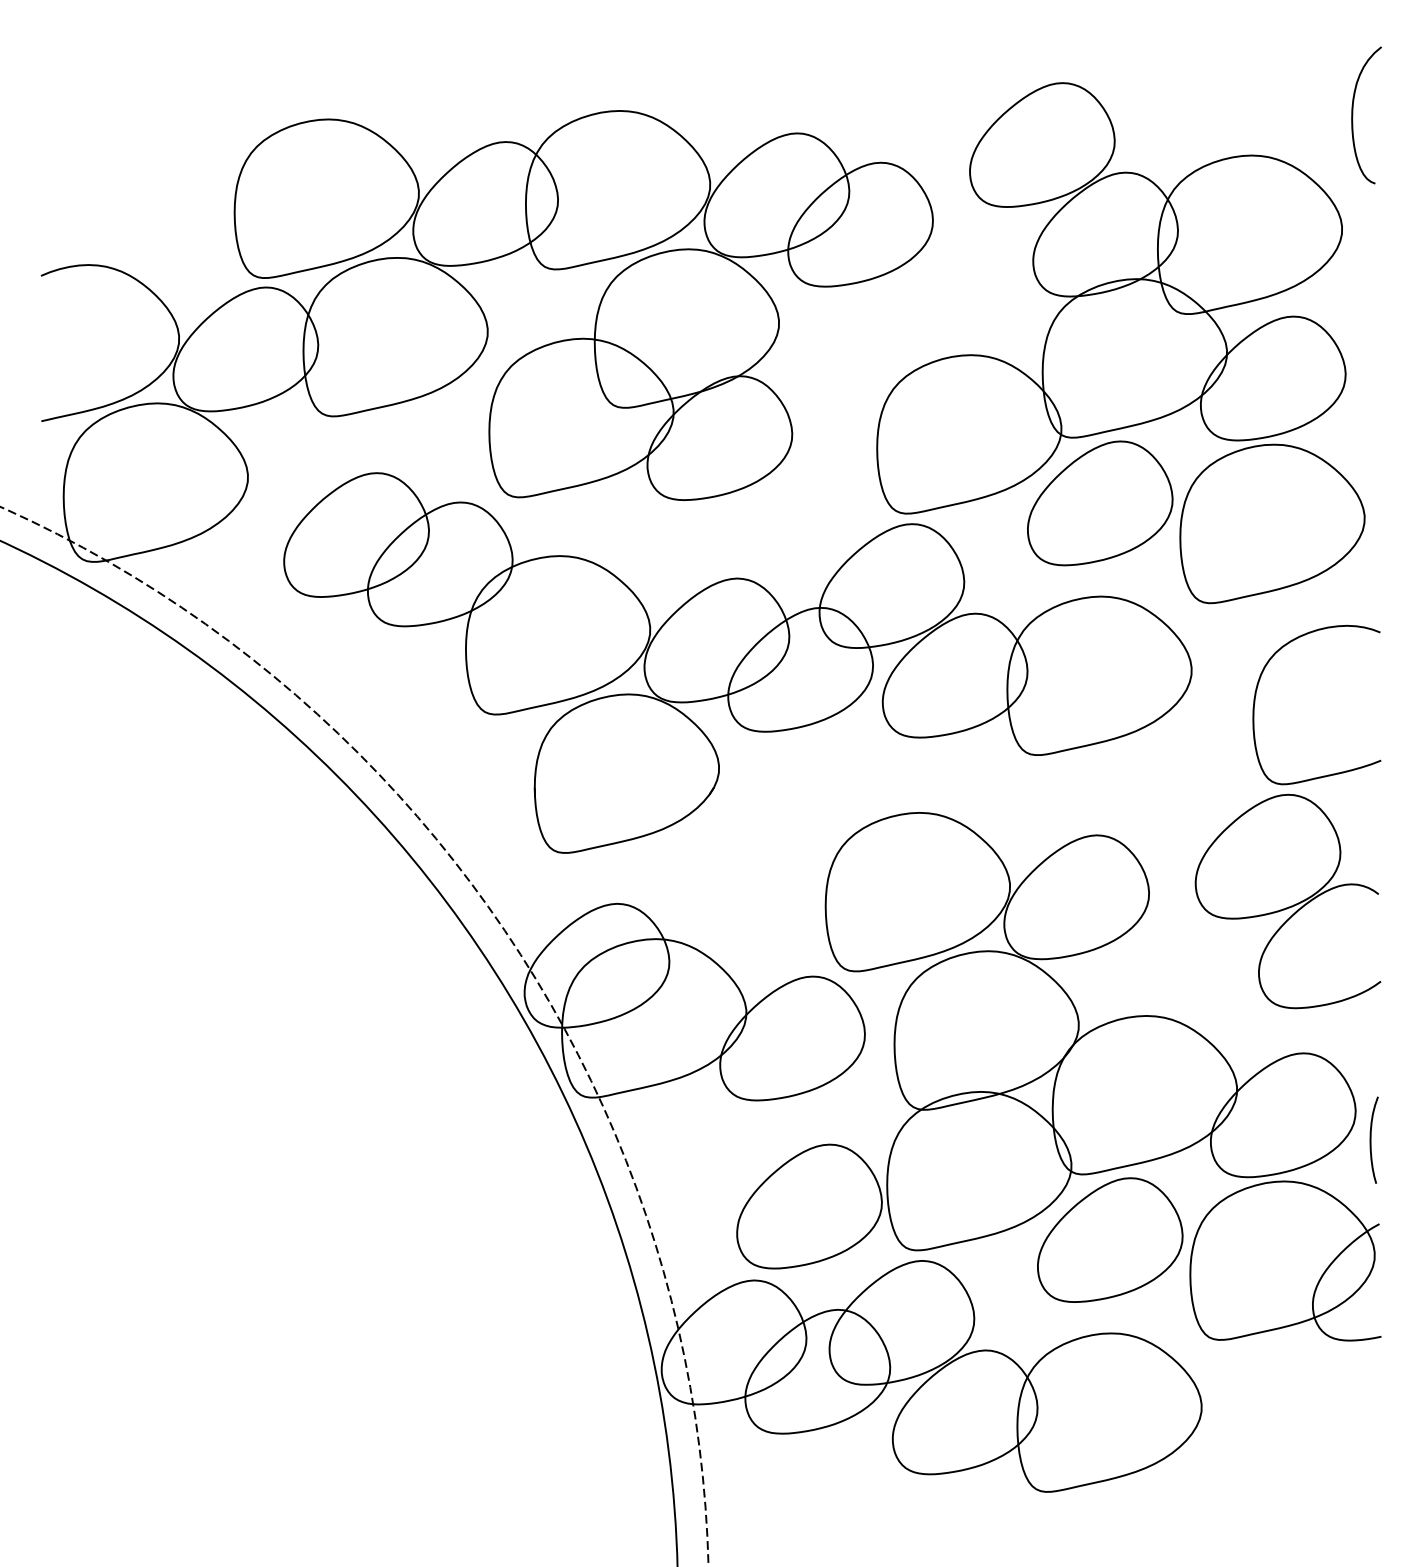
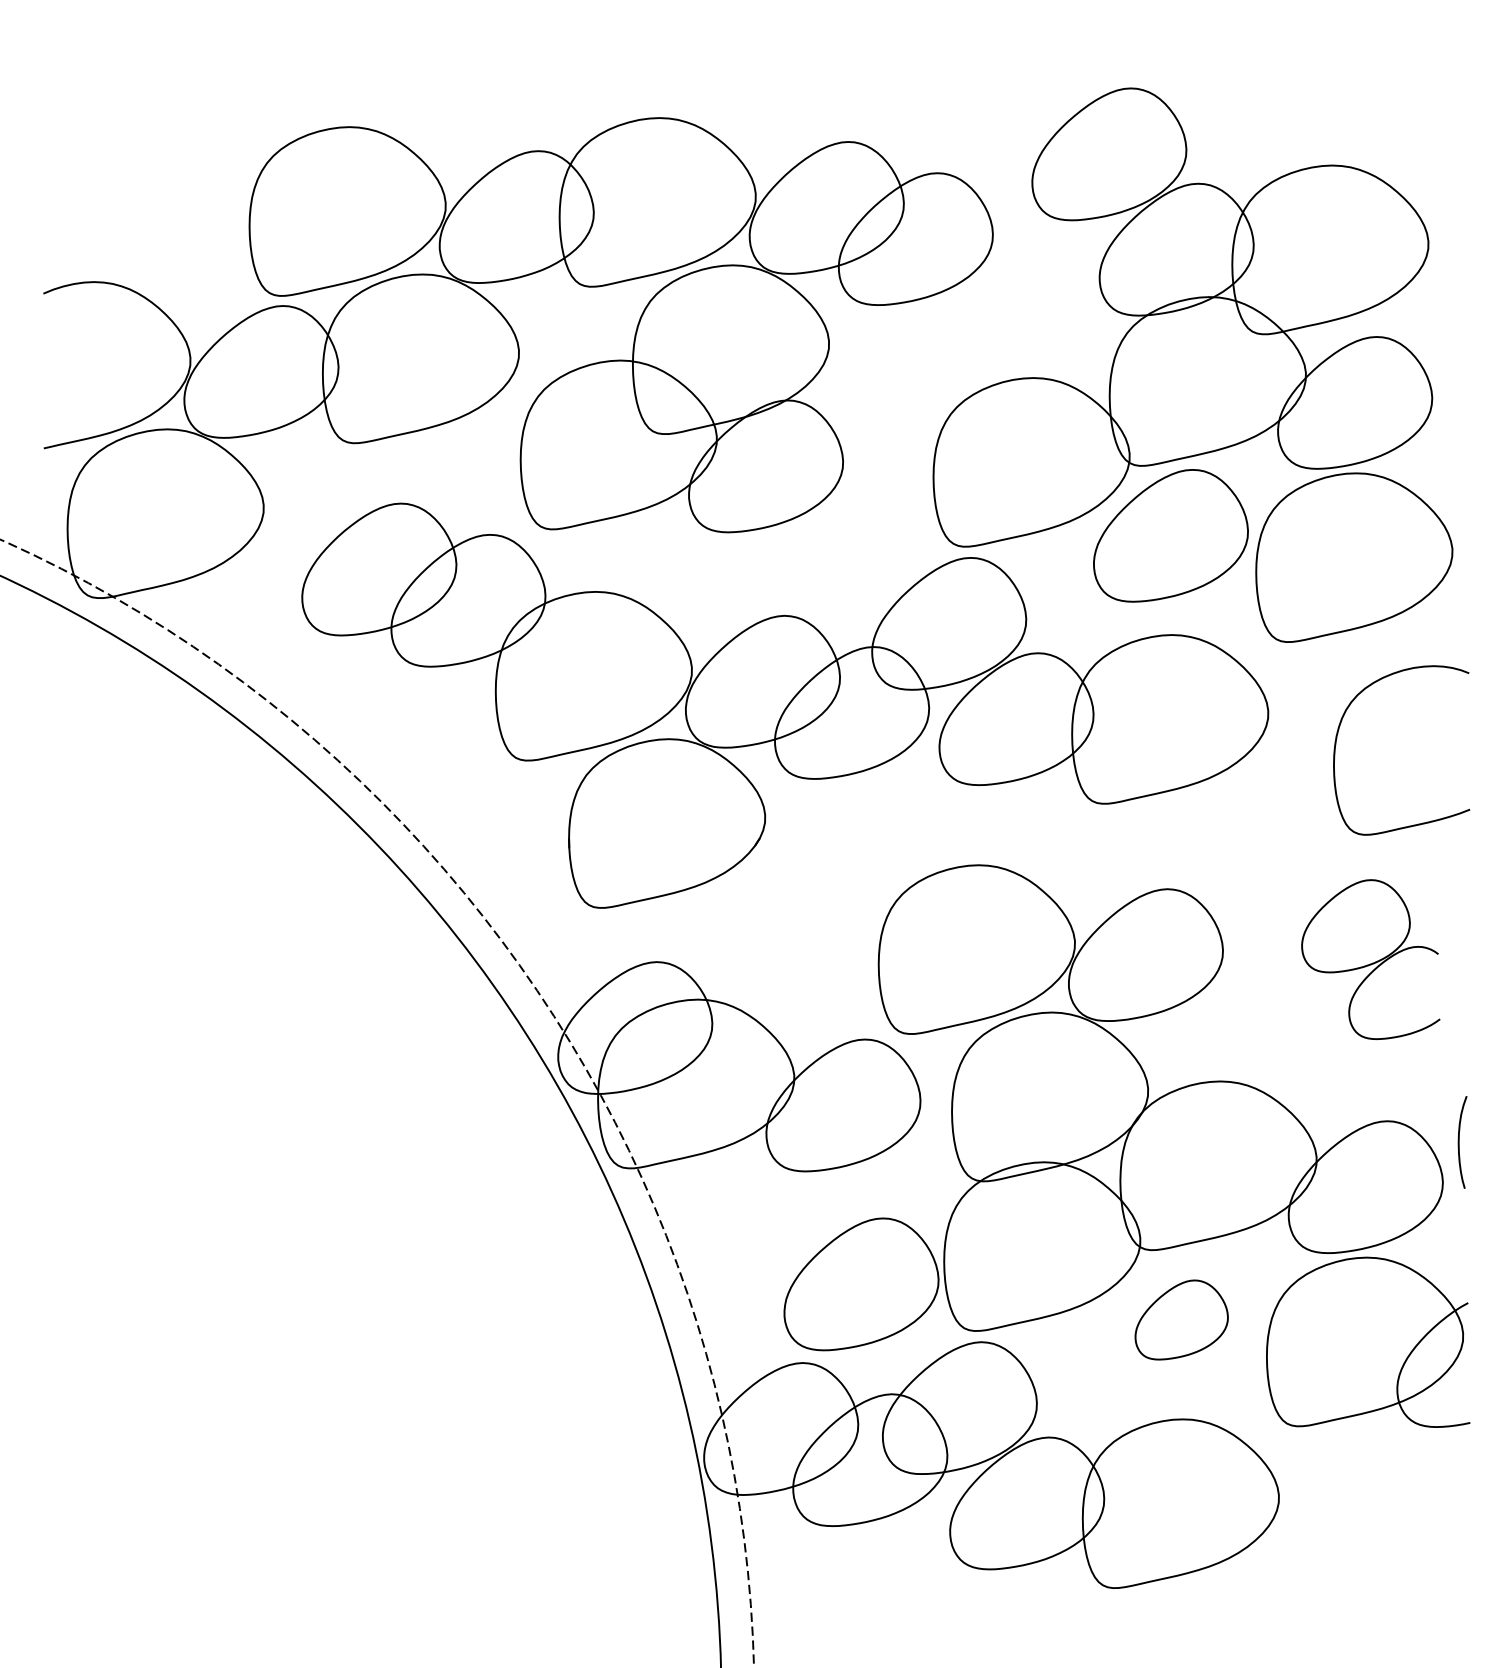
curve: (1353, 115) -> (1440, 122), removed
part: (1287, 901) -> (1370, 959), size x0.7
curve: (1371, 1139) -> (1459, 1141), moved
part: (1110, 1239) -> (1181, 1319), size x0.6

